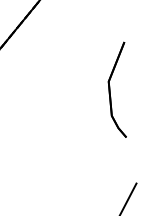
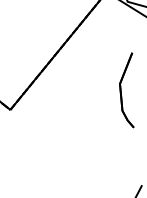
part: (117, 90) -> (126, 90), moved

